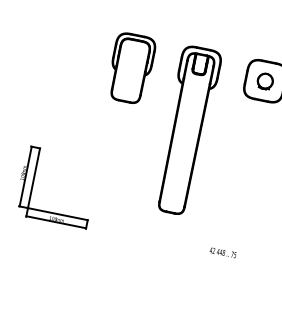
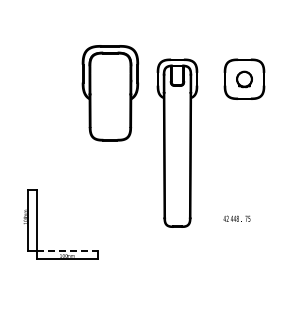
part: (131, 68) -> (110, 93), size x1.4
line: (57, 214) -> (67, 250), solid -> dashed
text: (222, 252) -> (236, 218), moved

